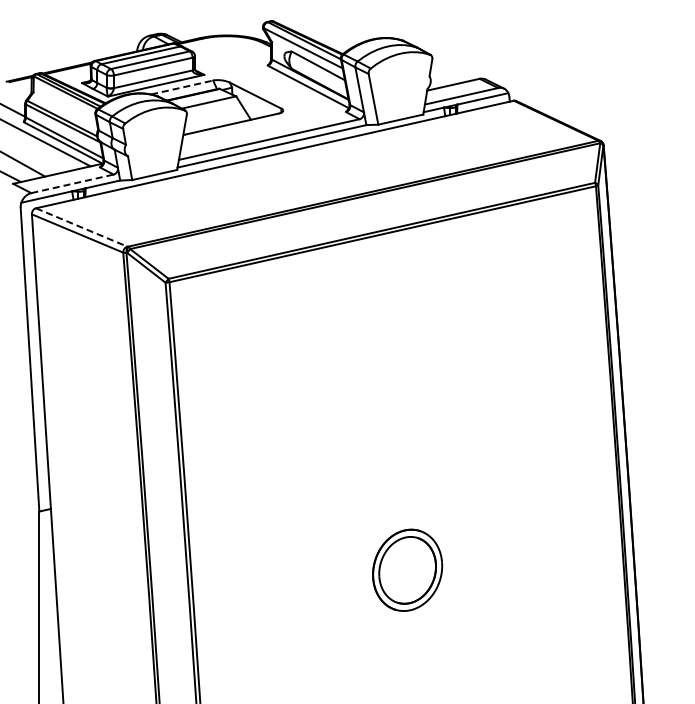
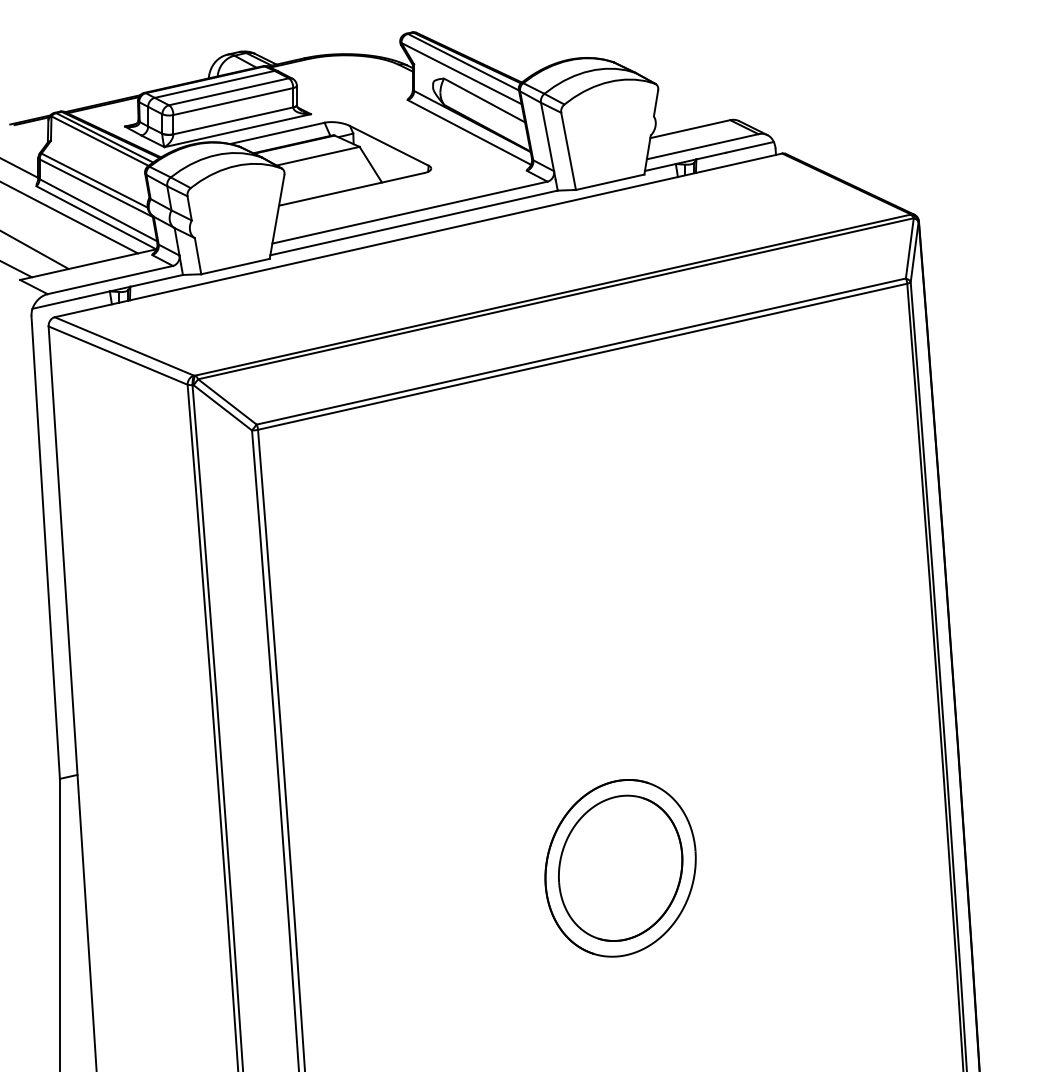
line: (182, 87) -> (277, 133), dashed -> solid
line: (72, 183) -> (110, 279), dashed -> solid
line: (81, 227) -> (124, 346), dashed -> solid
part: (407, 570) -> (620, 868), size x1.43

